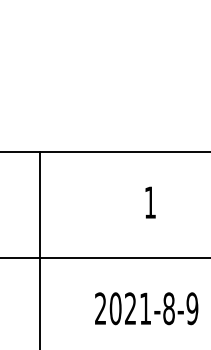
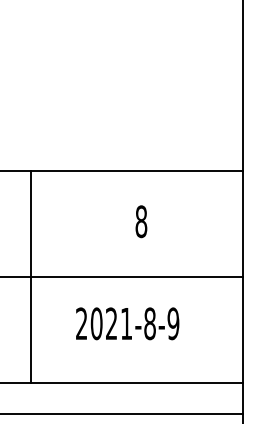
text: (150, 202) -> (141, 221), 1 -> 8
text: (146, 308) -> (127, 323), moved

